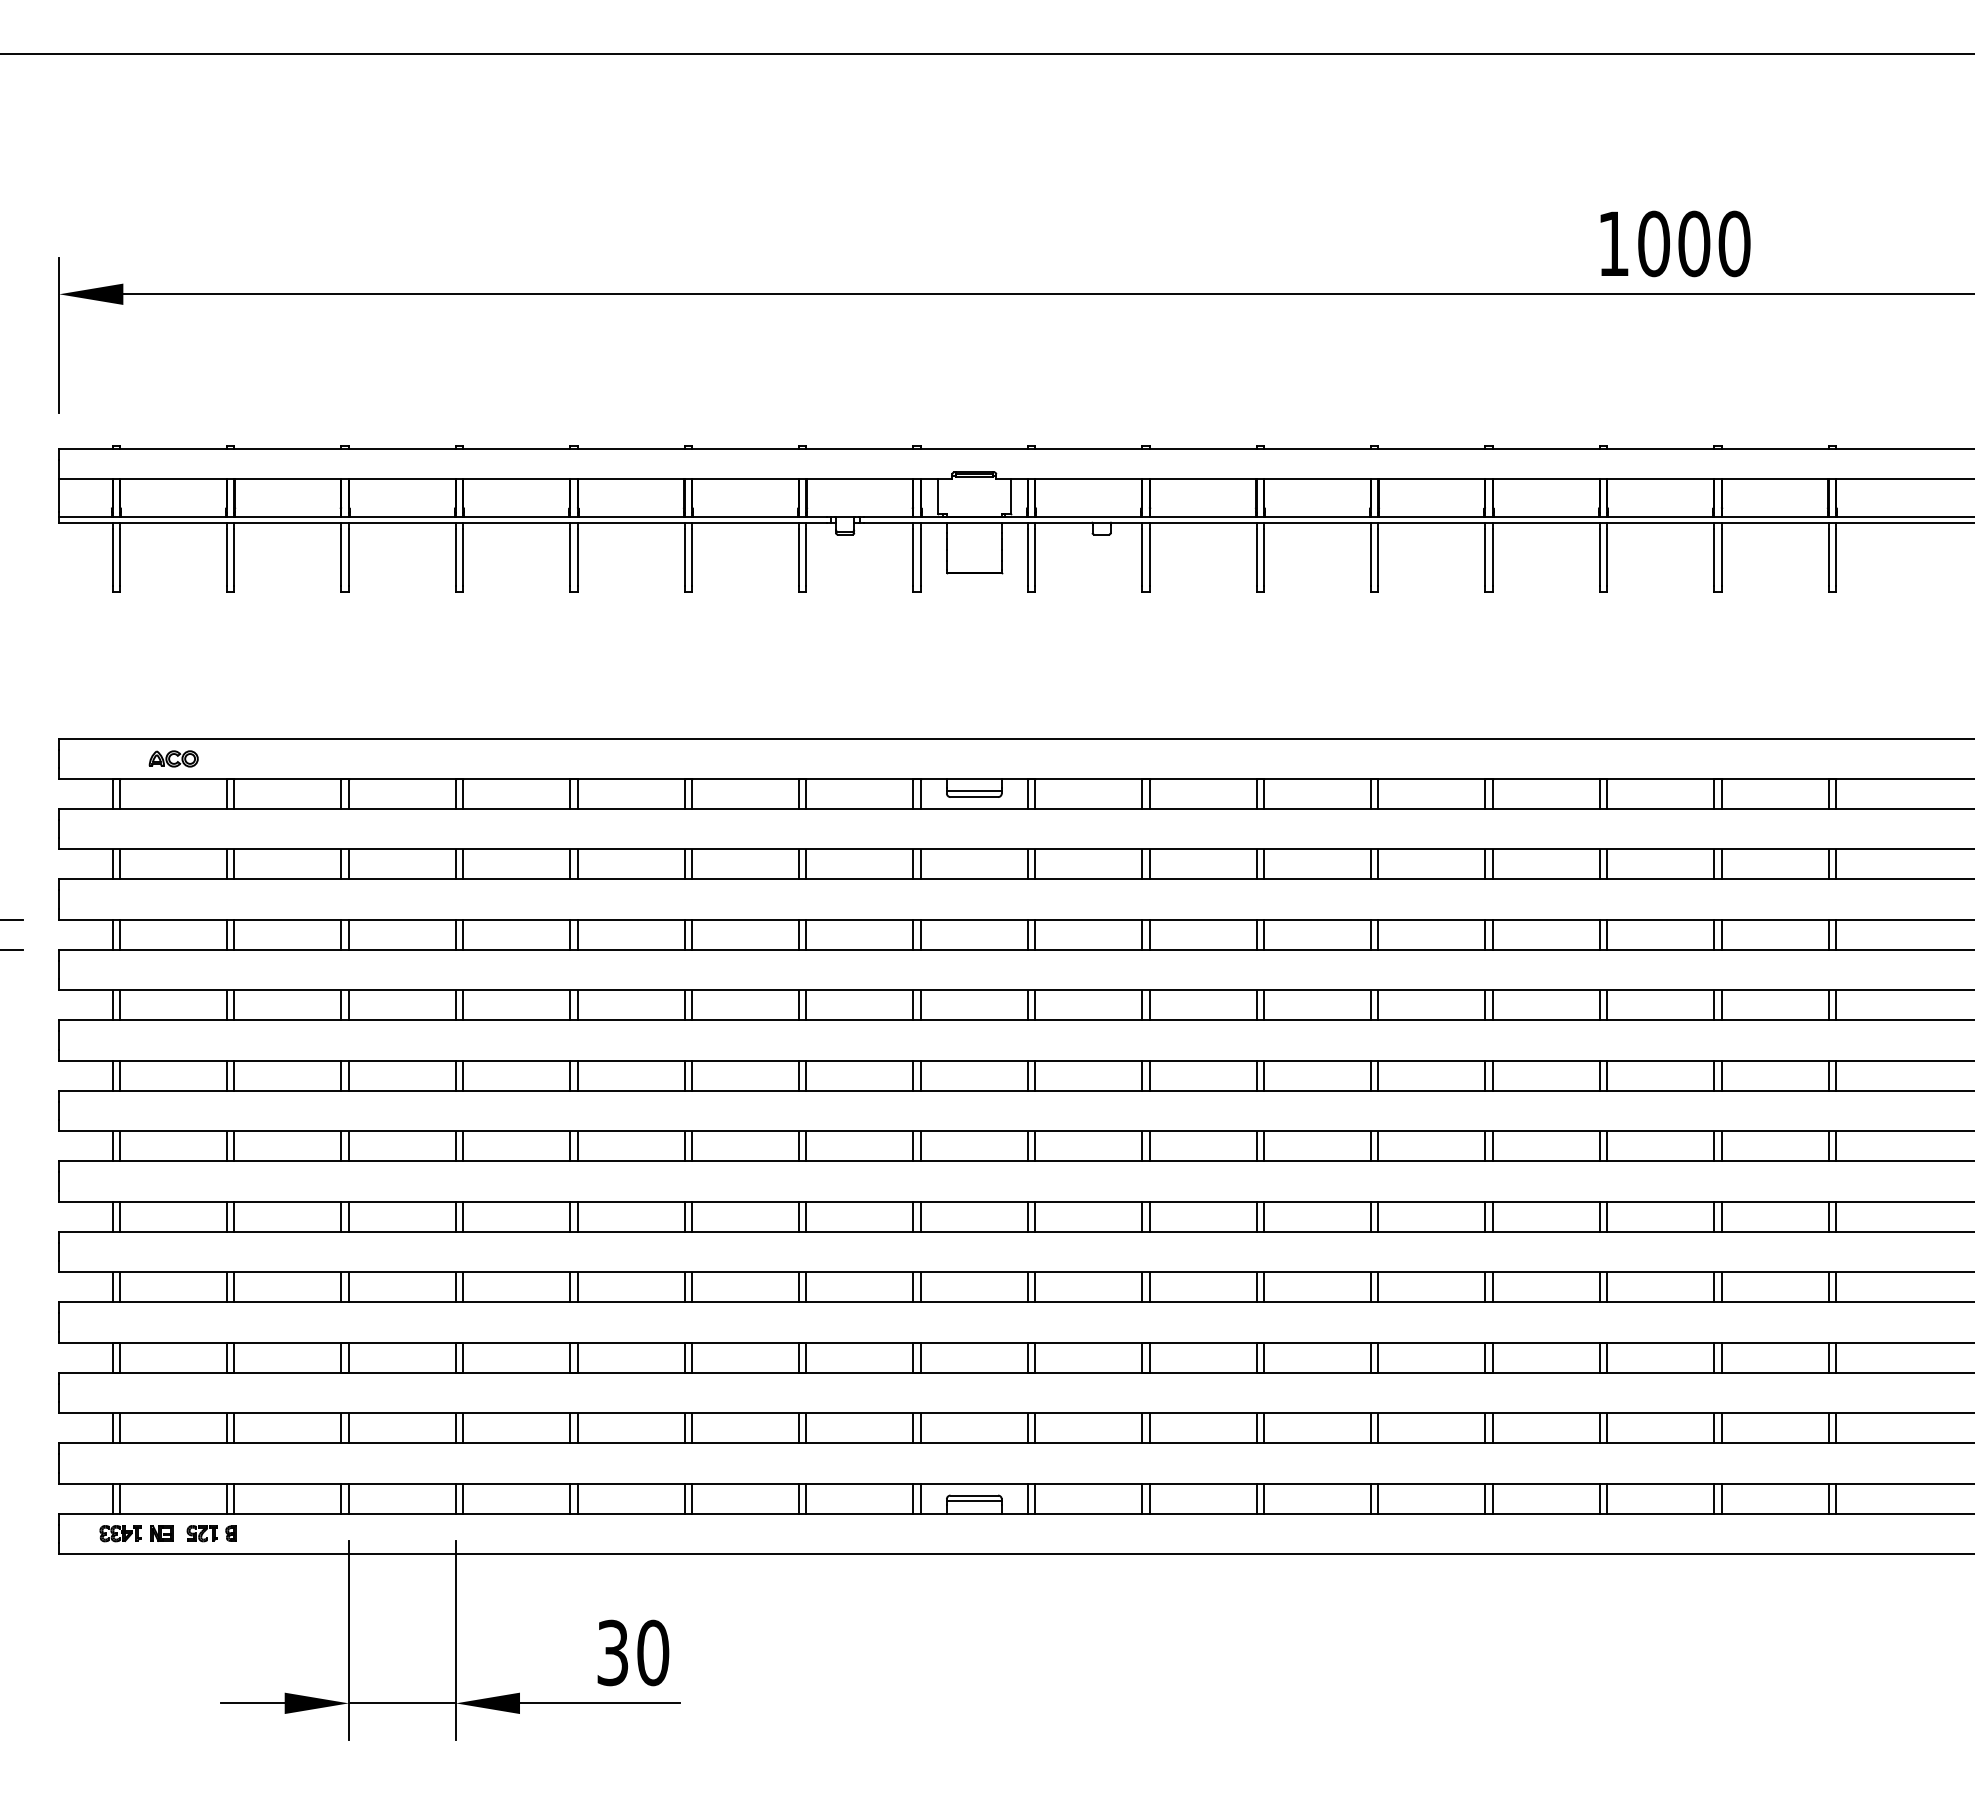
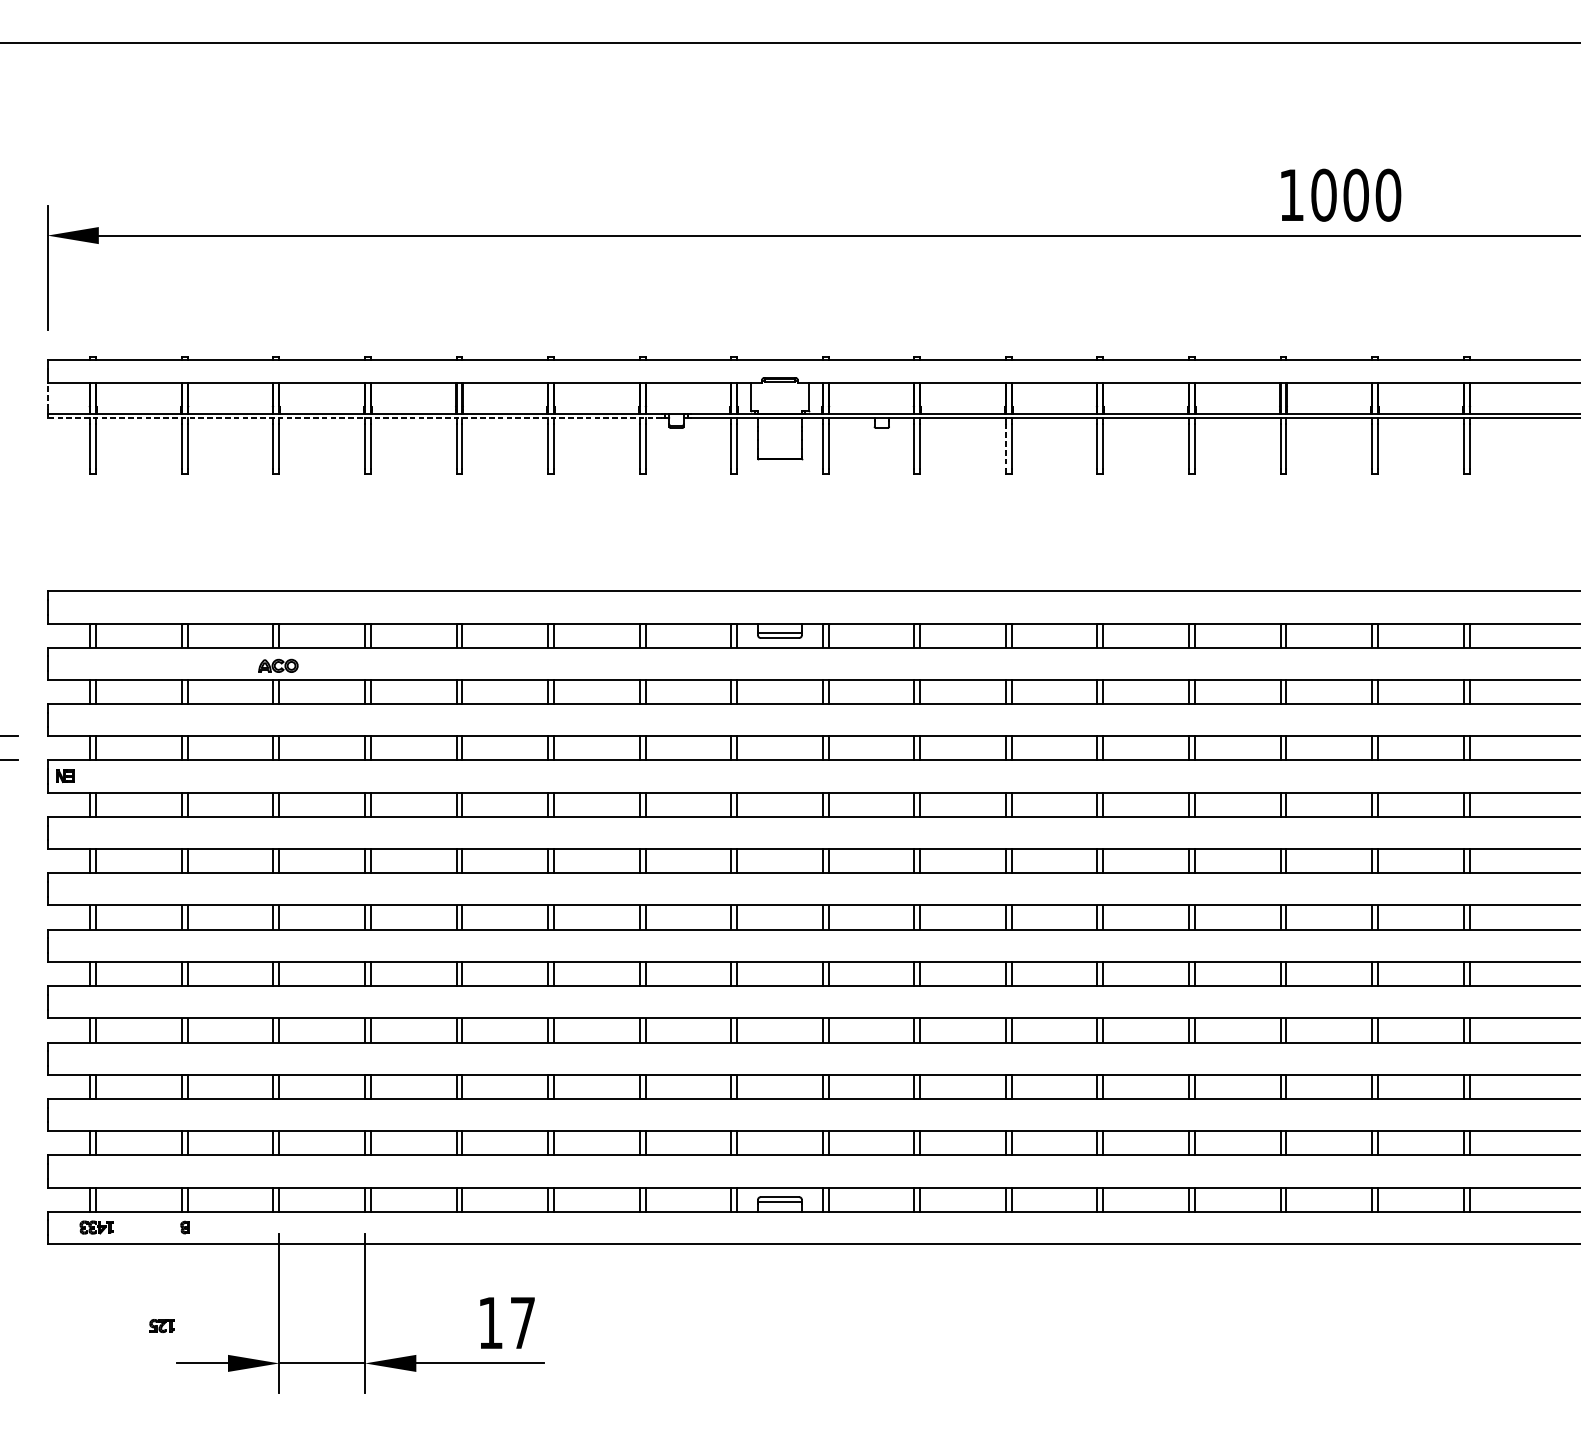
line: (59, 494) -> (47, 395), solid -> dashed
line: (443, 522) -> (355, 418), solid -> dashed
line: (1256, 557) -> (1005, 446), solid -> dashed
part: (173, 758) -> (278, 665), moved
part: (161, 1533) -> (65, 776), moved
part: (201, 1533) -> (161, 1325), moved
text: (633, 1652) -> (507, 1322), 30 -> 17

